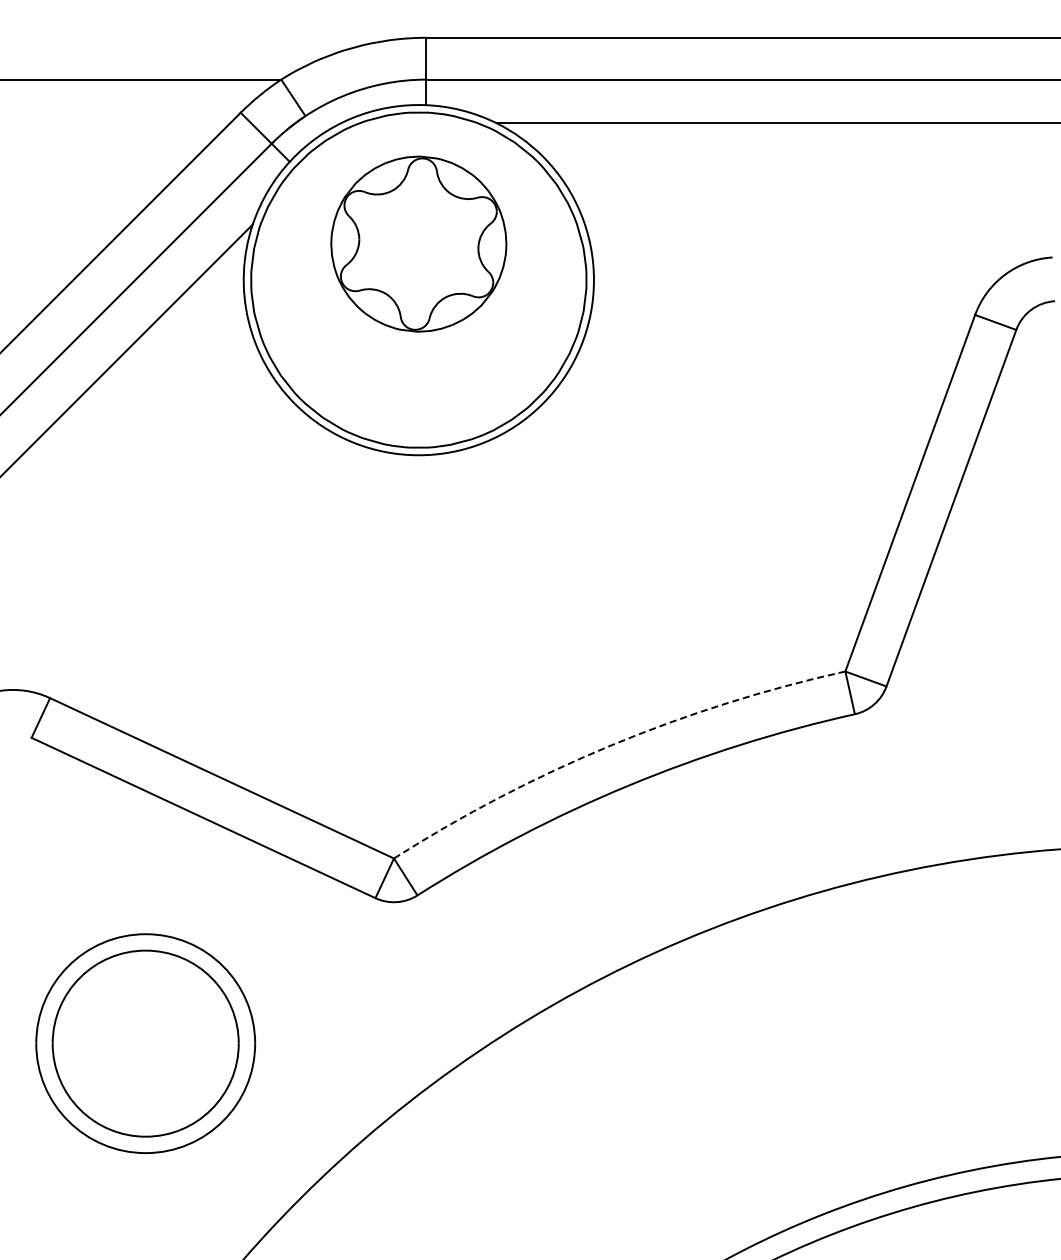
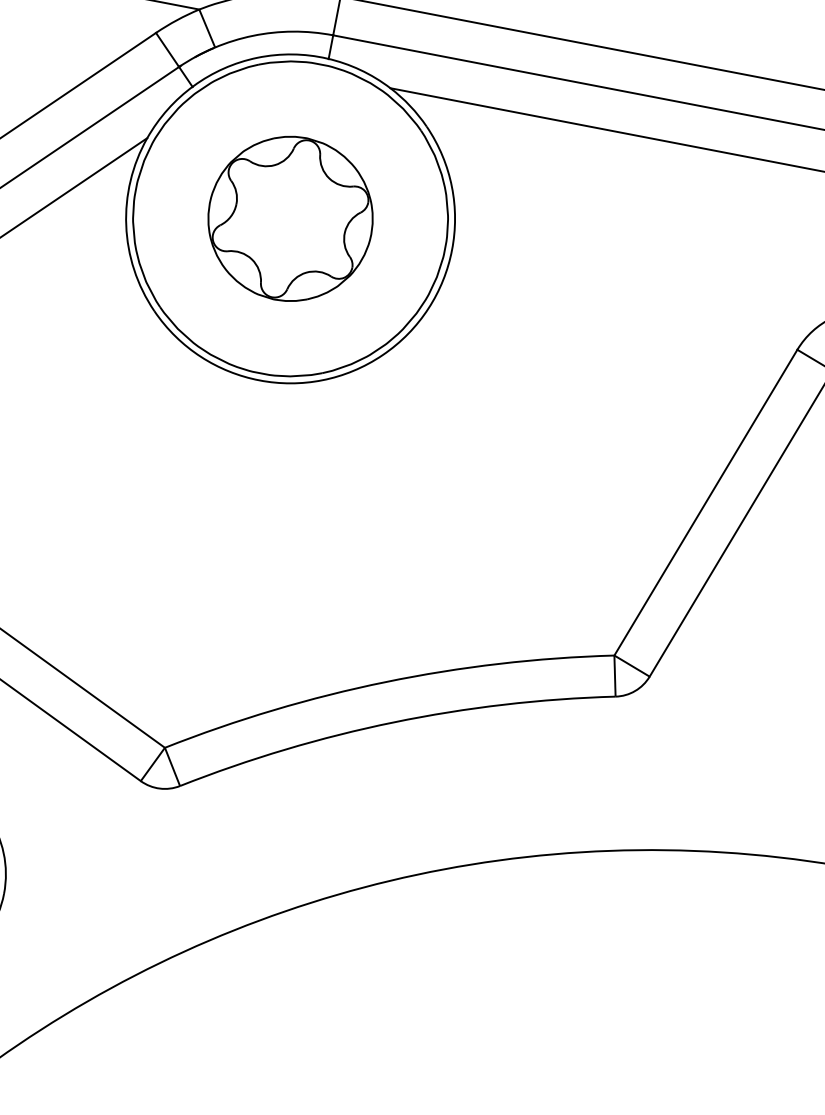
part: (418, 243) -> (290, 218), moved
arc: (611, 745) -> (385, 682), dashed -> solid

